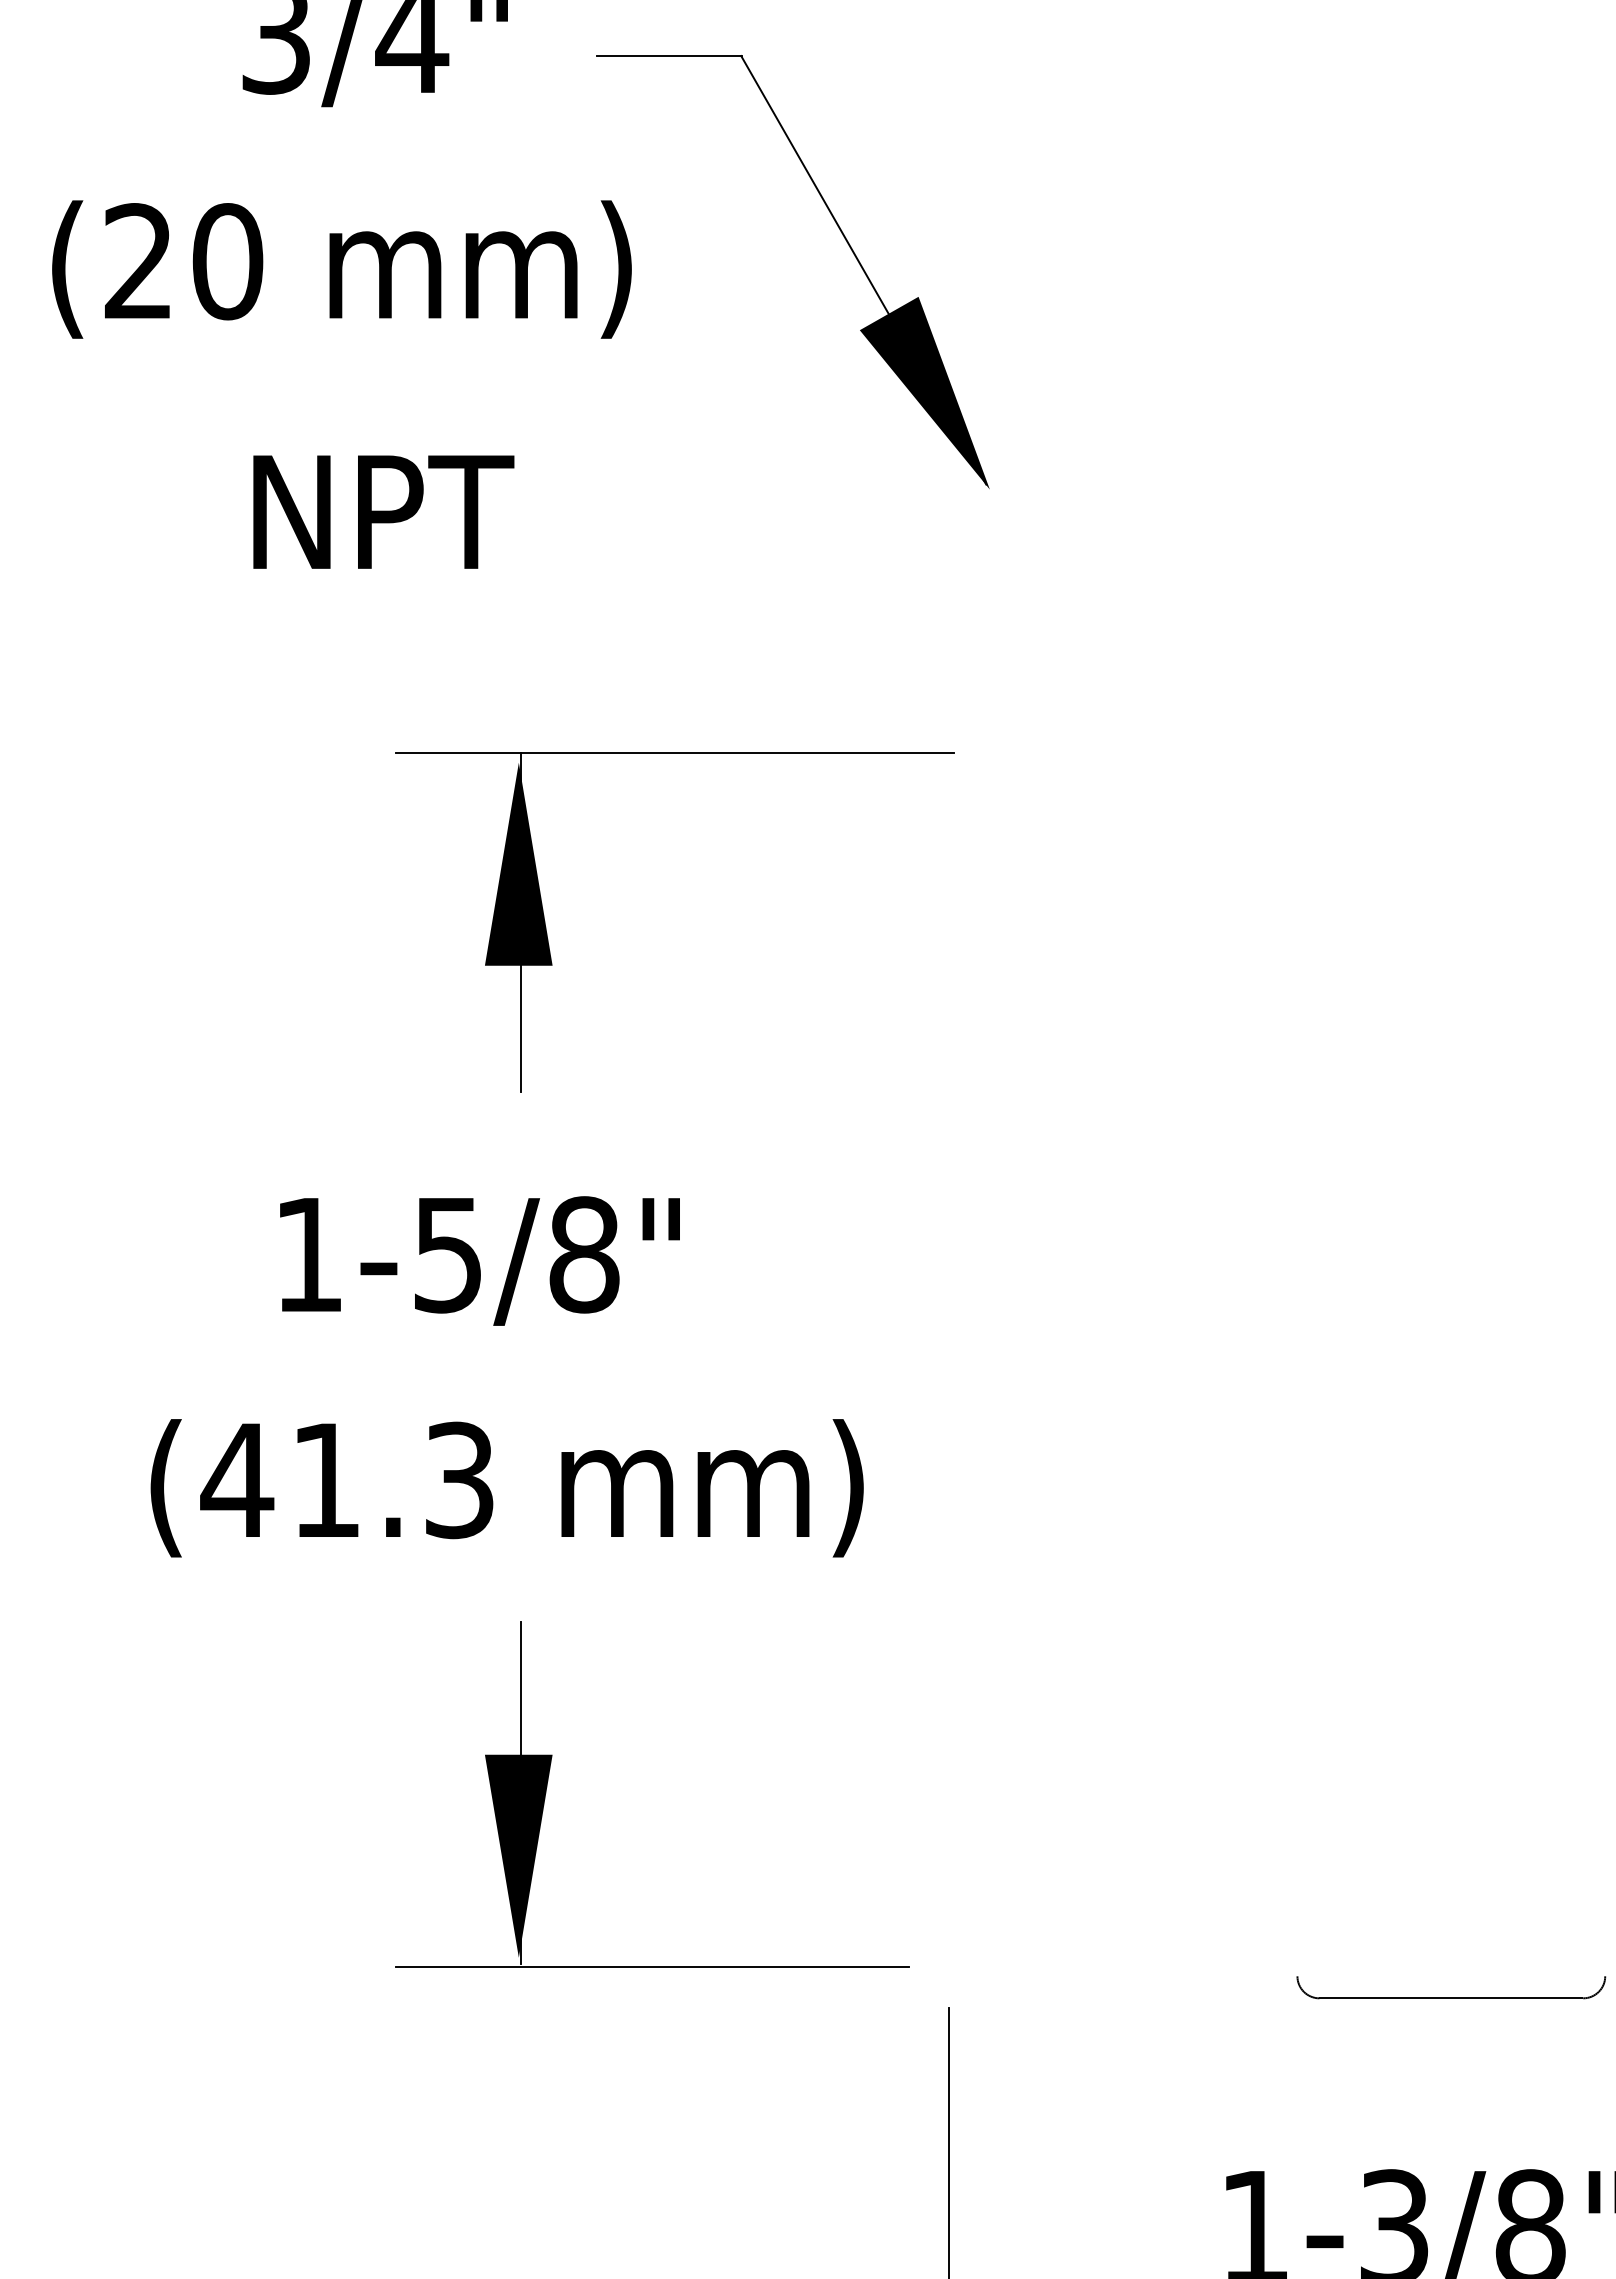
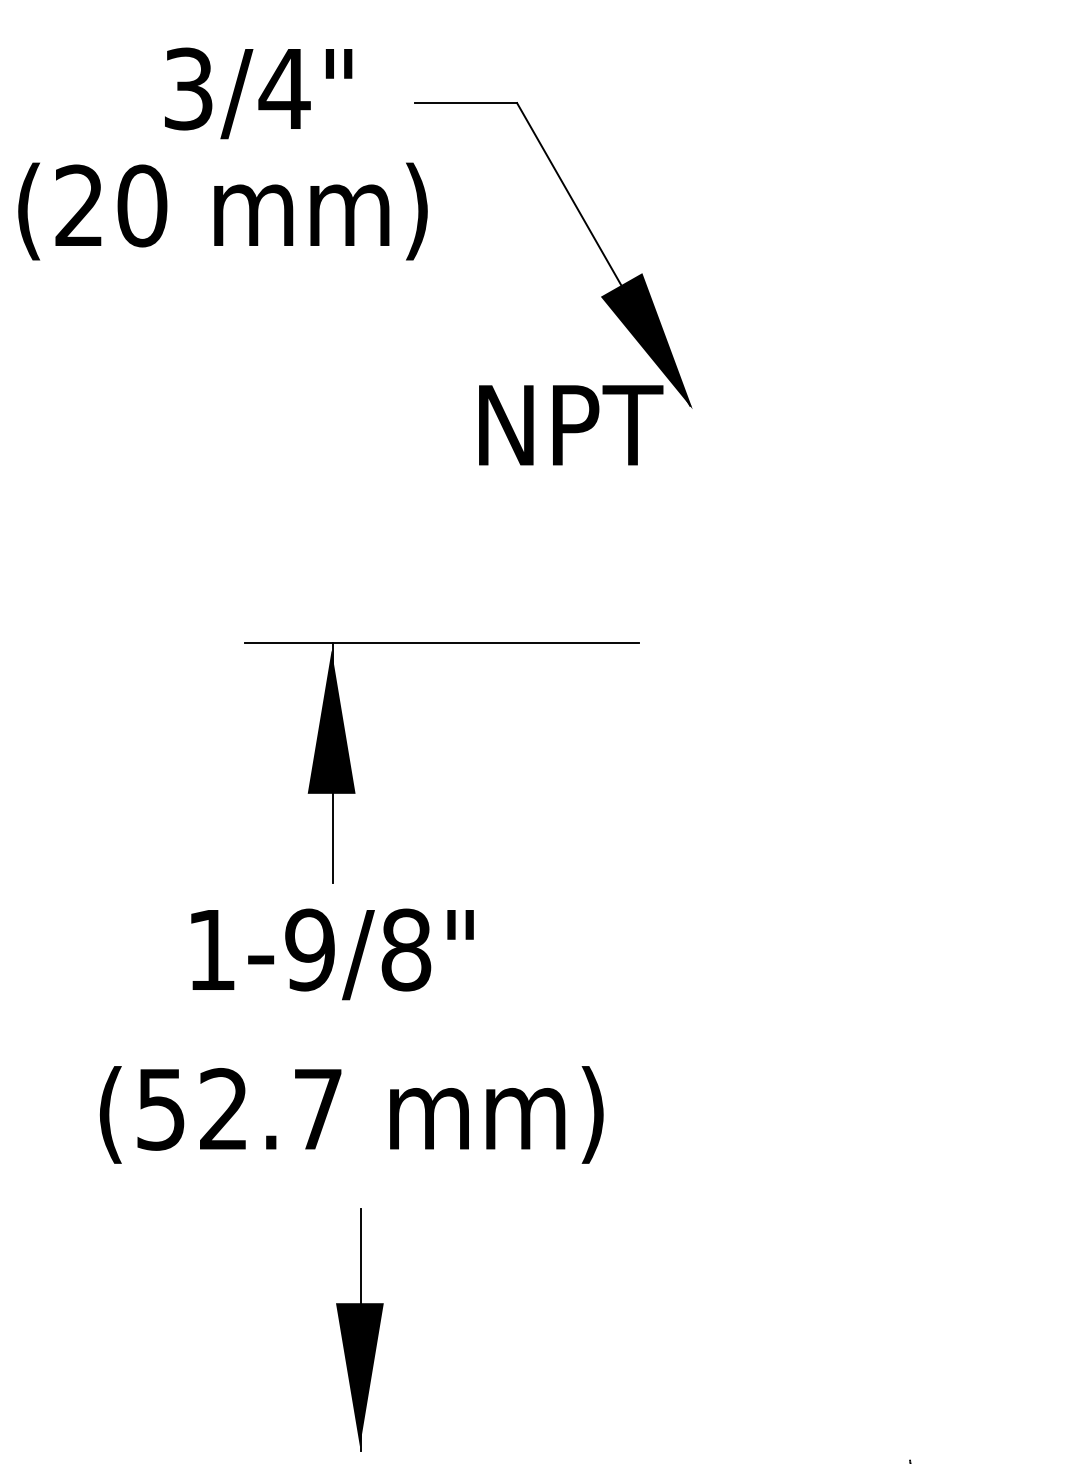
text: (341, 269) -> (222, 211), moved
text: (383, 511) -> (570, 424), moved
part: (549, 945) -> (353, 779), moved
text: (448, 1254) -> (310, 949), 1-5/8" -> 1-9/8"
text: (346, 1480) -> (238, 1109), (41.3 -> (52.7
line: (652, 1967) -> (454, 1453), removed

